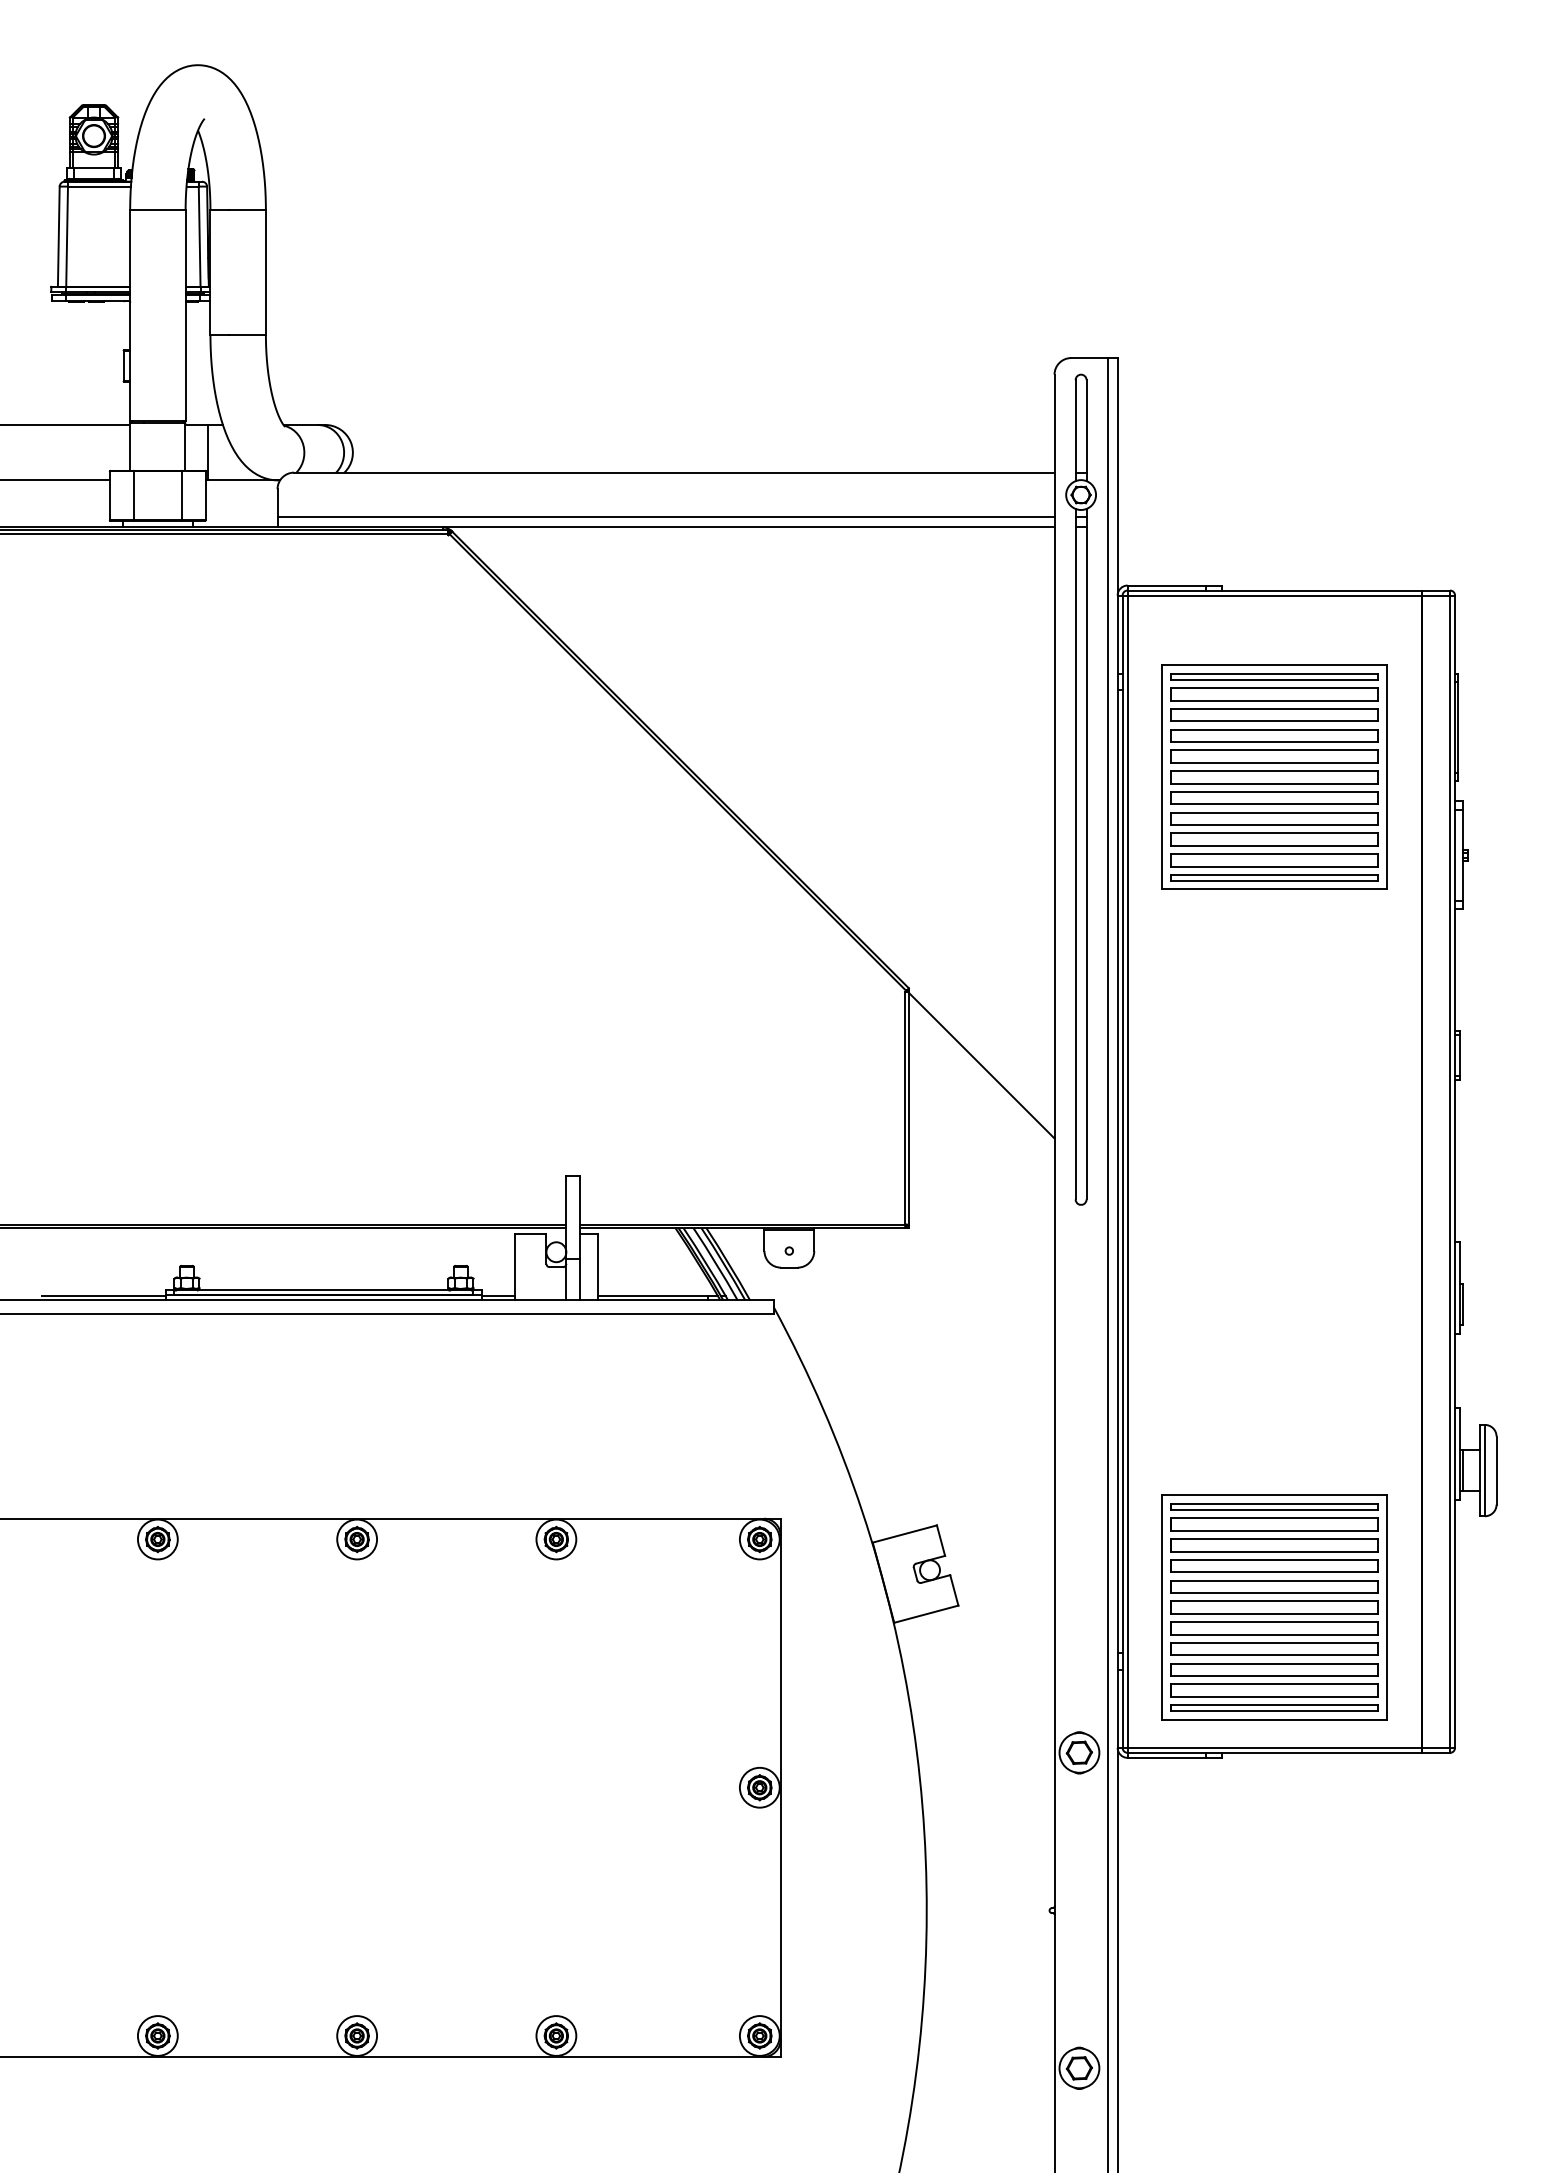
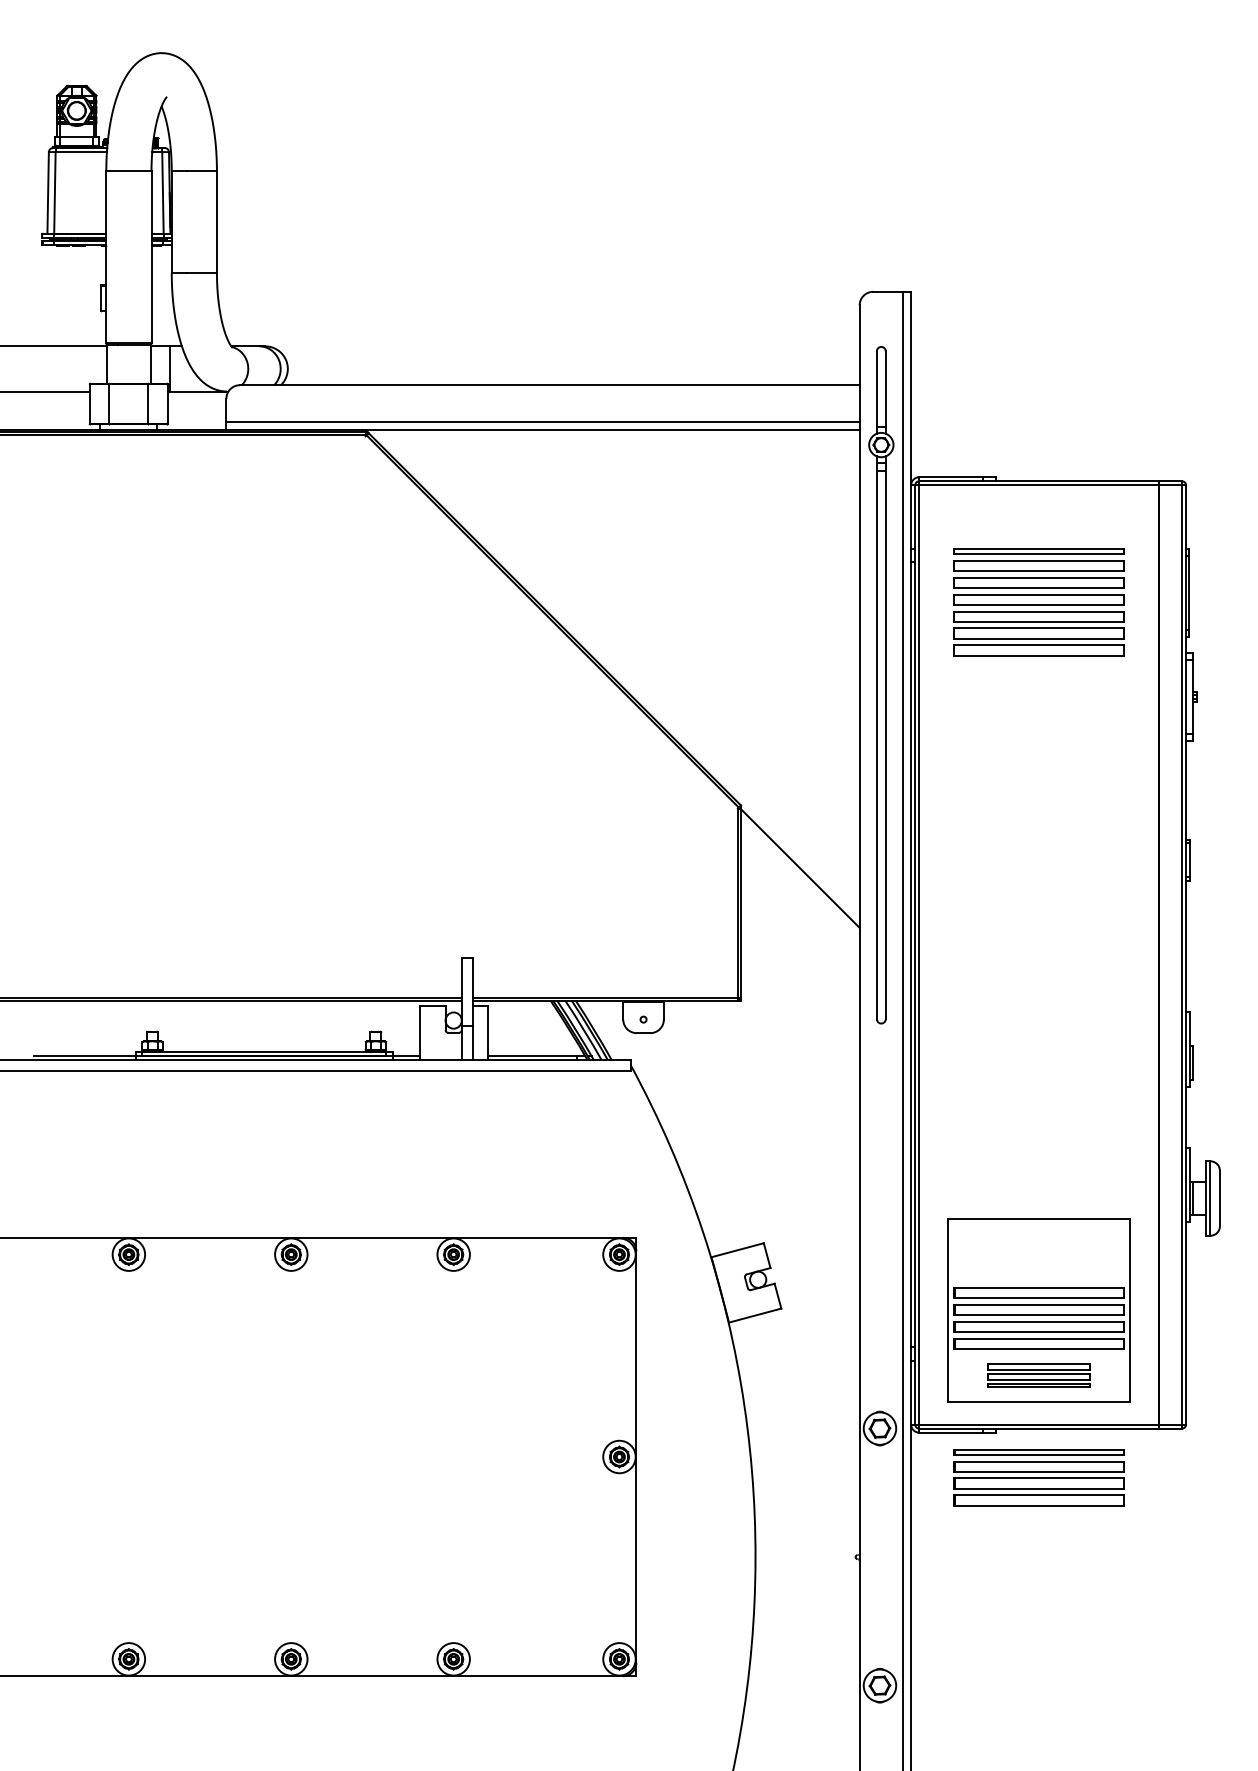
part: (1274, 776) -> (1038, 632), removed
part: (1080, 789) -> (880, 685), moved
part: (1274, 1537) -> (1038, 1477), moved
part: (1274, 1687) -> (1038, 1375), size x0.6

